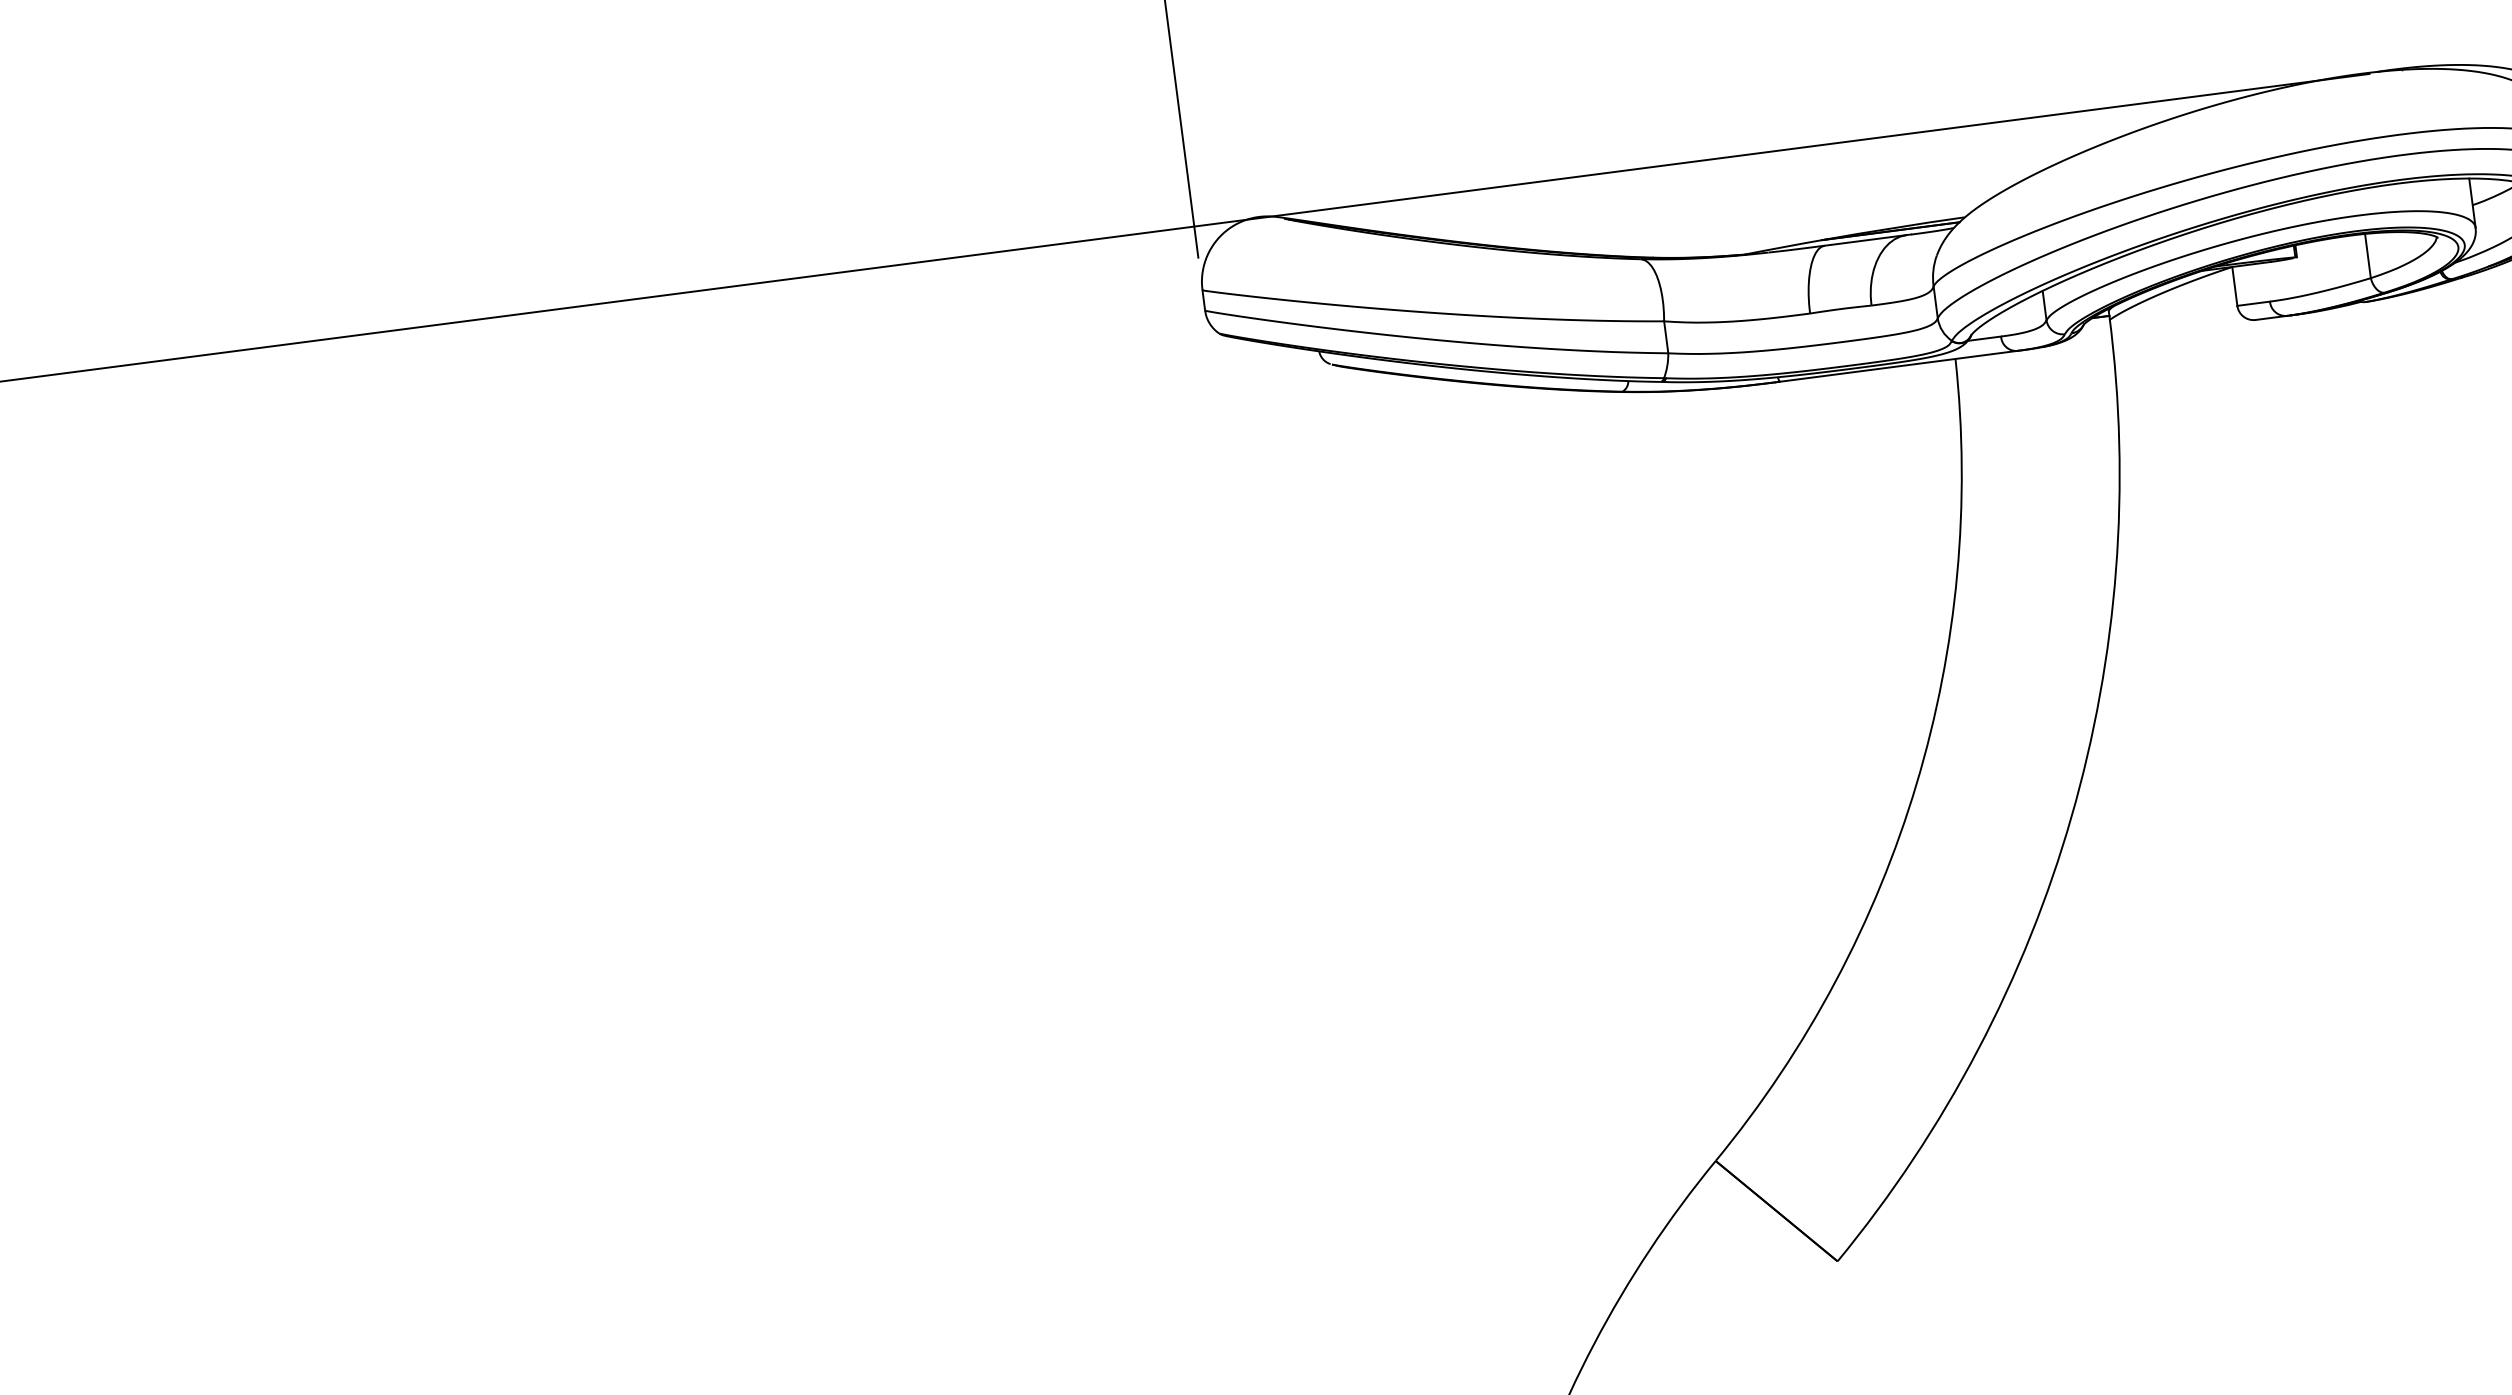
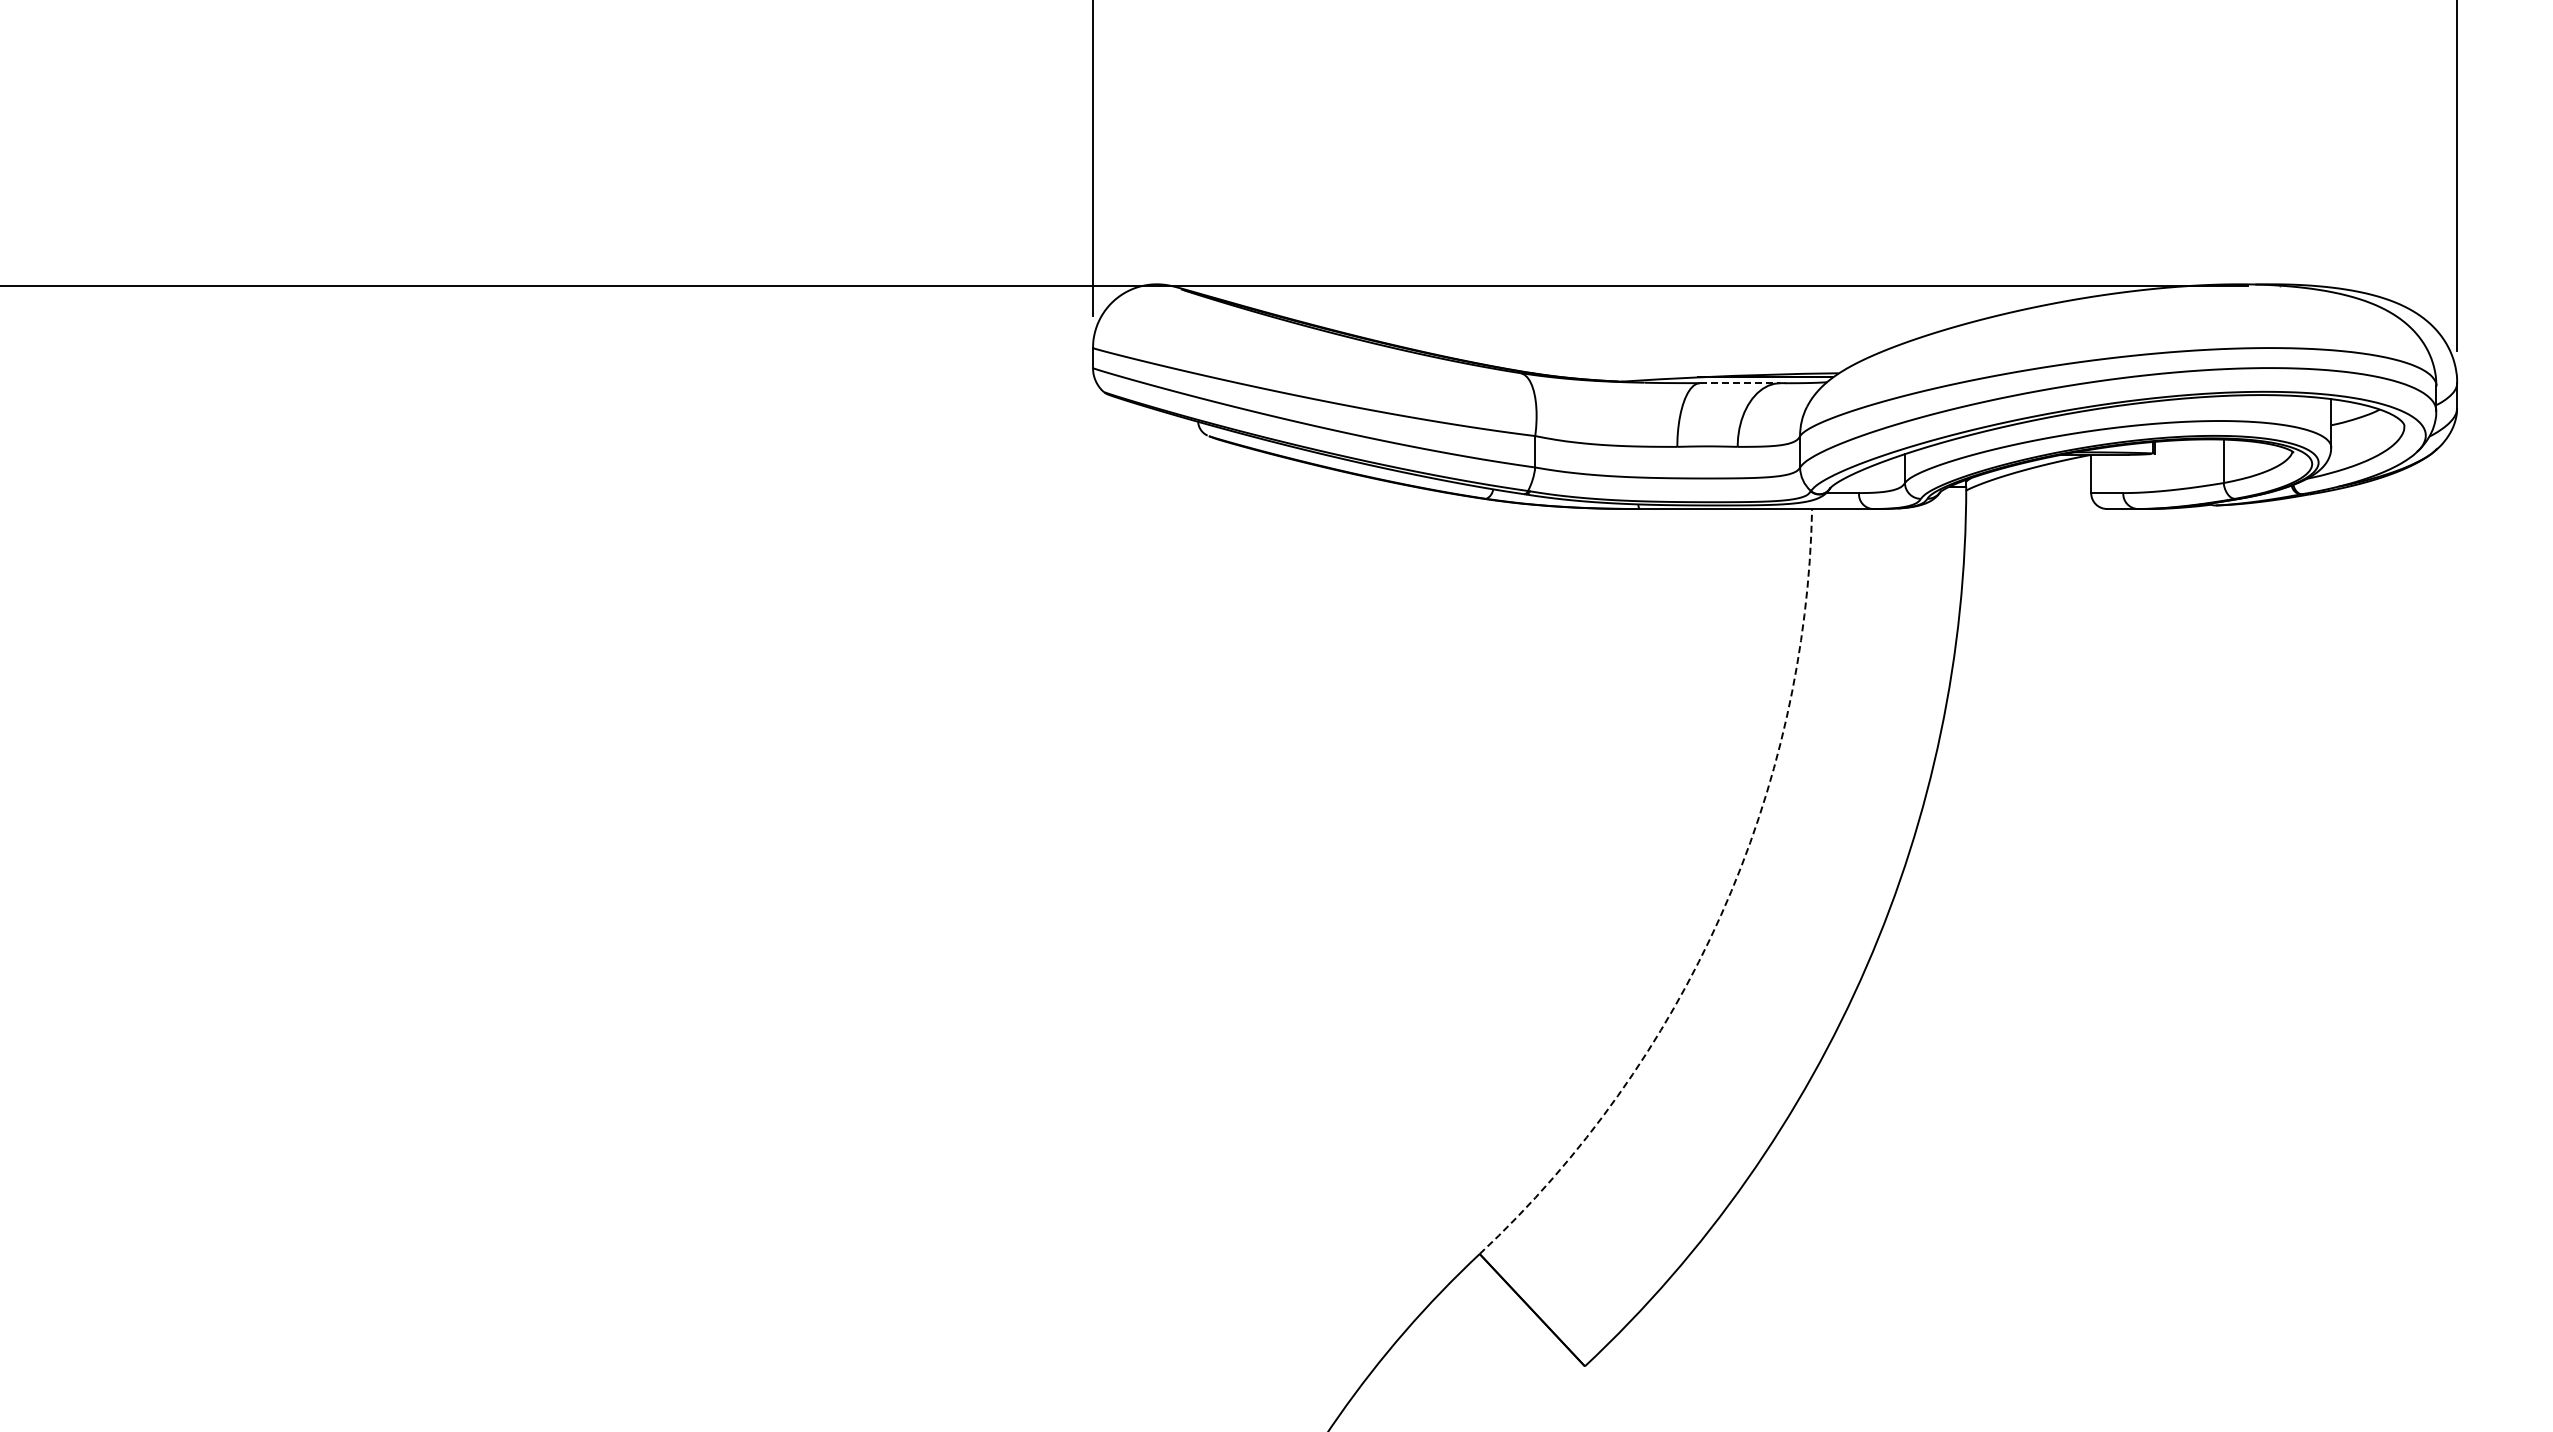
line: (1866, 240) -> (1740, 383), solid -> dashed
arc: (1916, 784) -> (1721, 915), solid -> dashed

